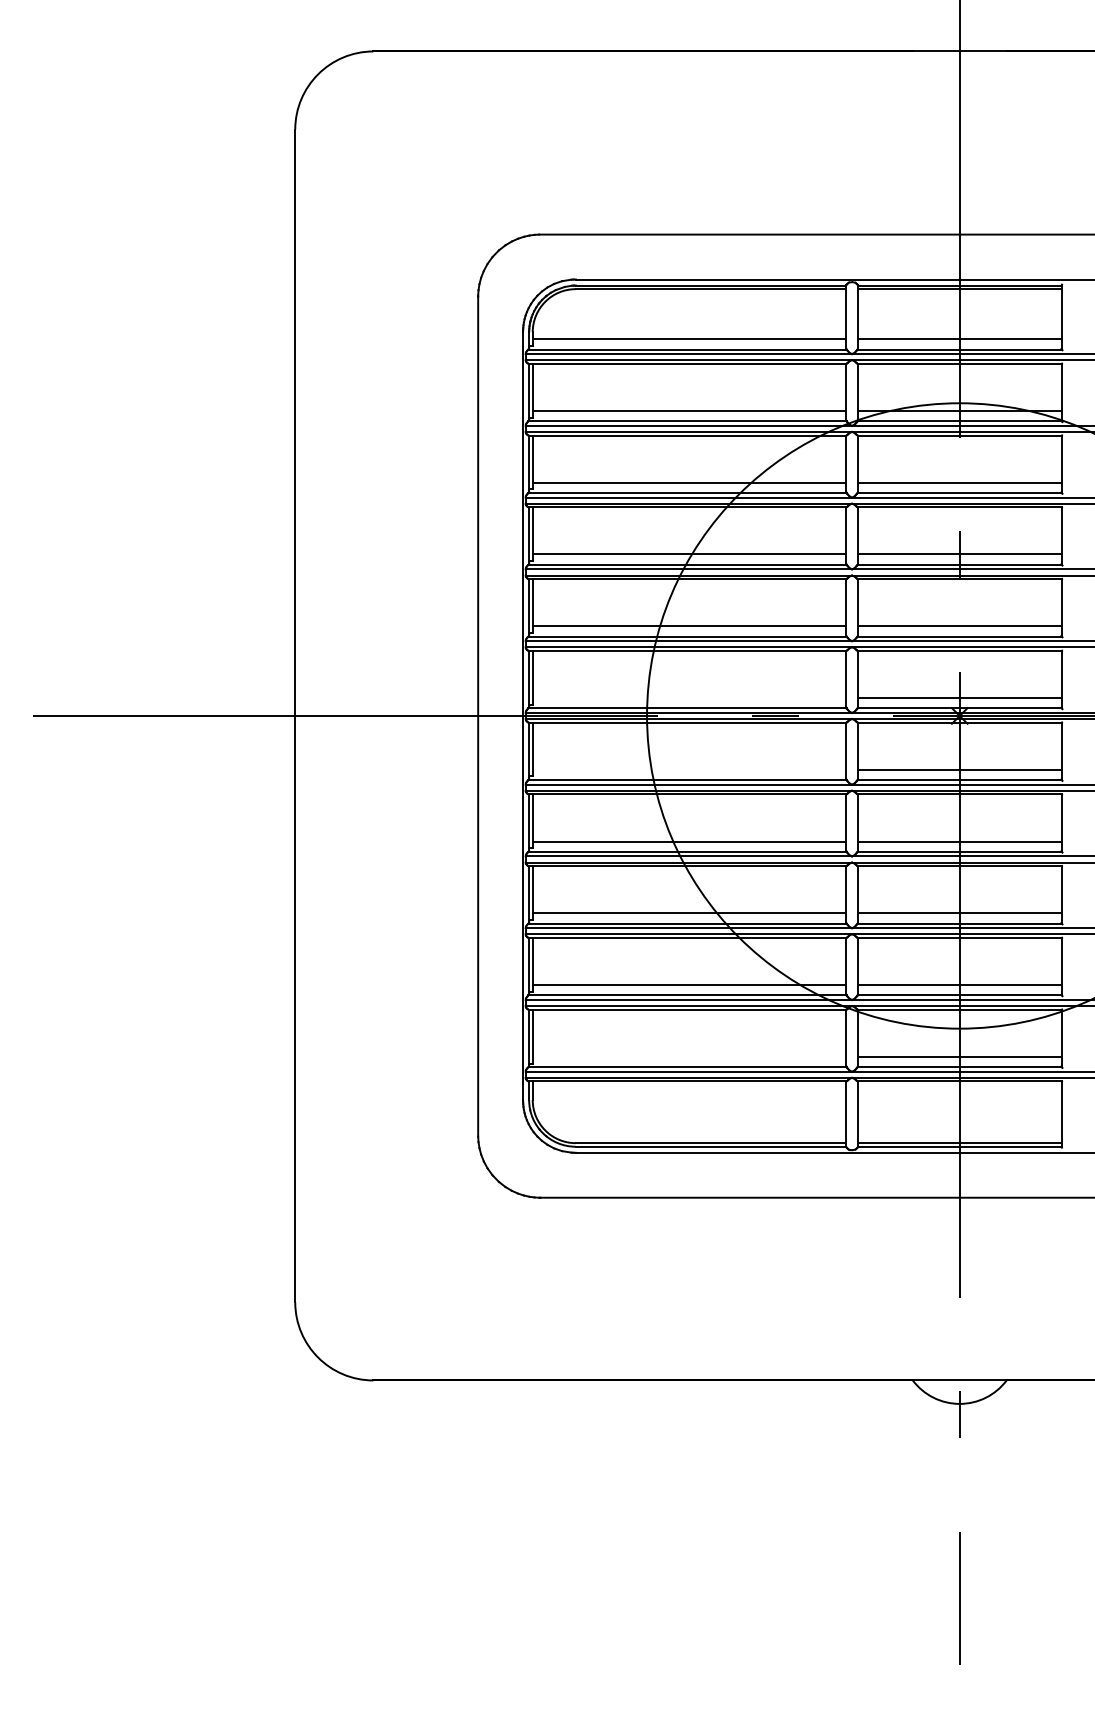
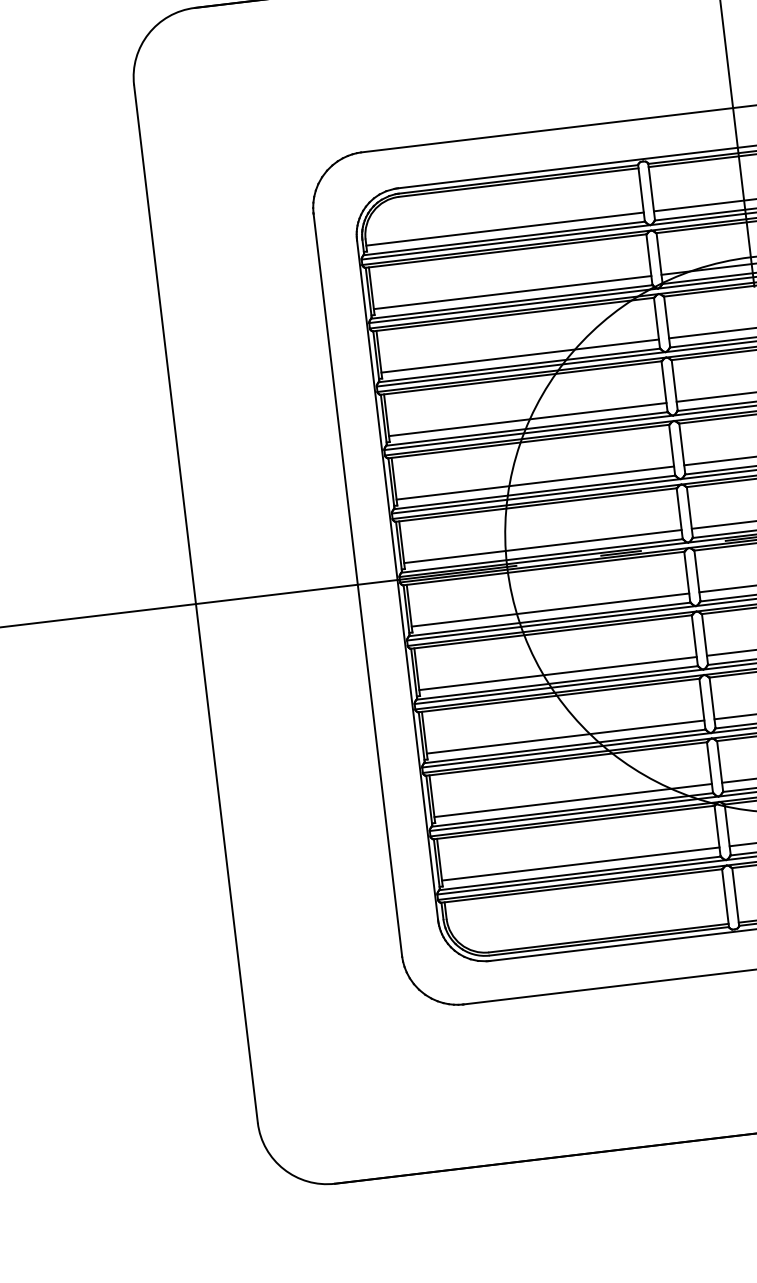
line: (689, 697) -> (542, 546), added
line: (689, 769) -> (550, 609), added
line: (689, 1056) -> (580, 863), added

